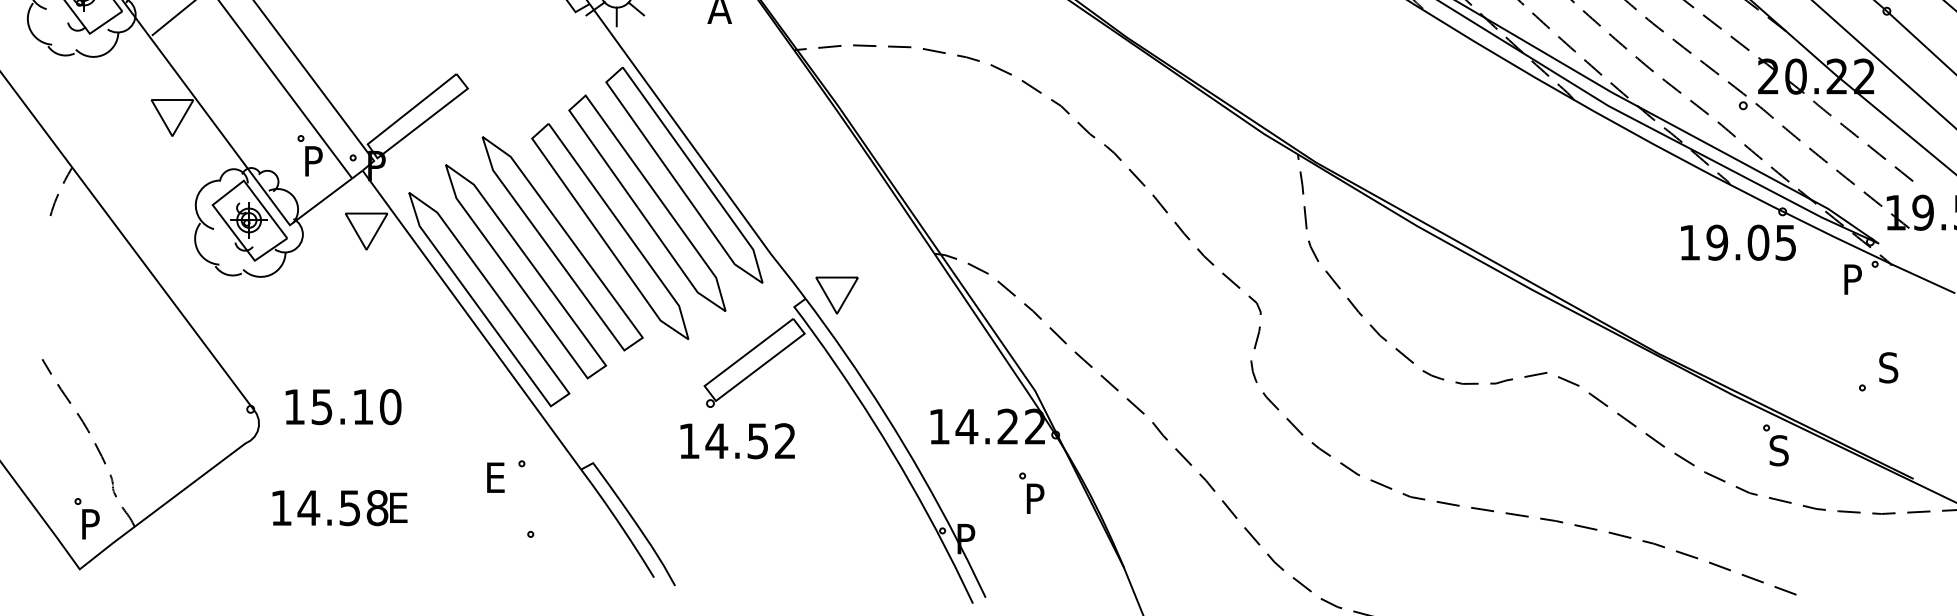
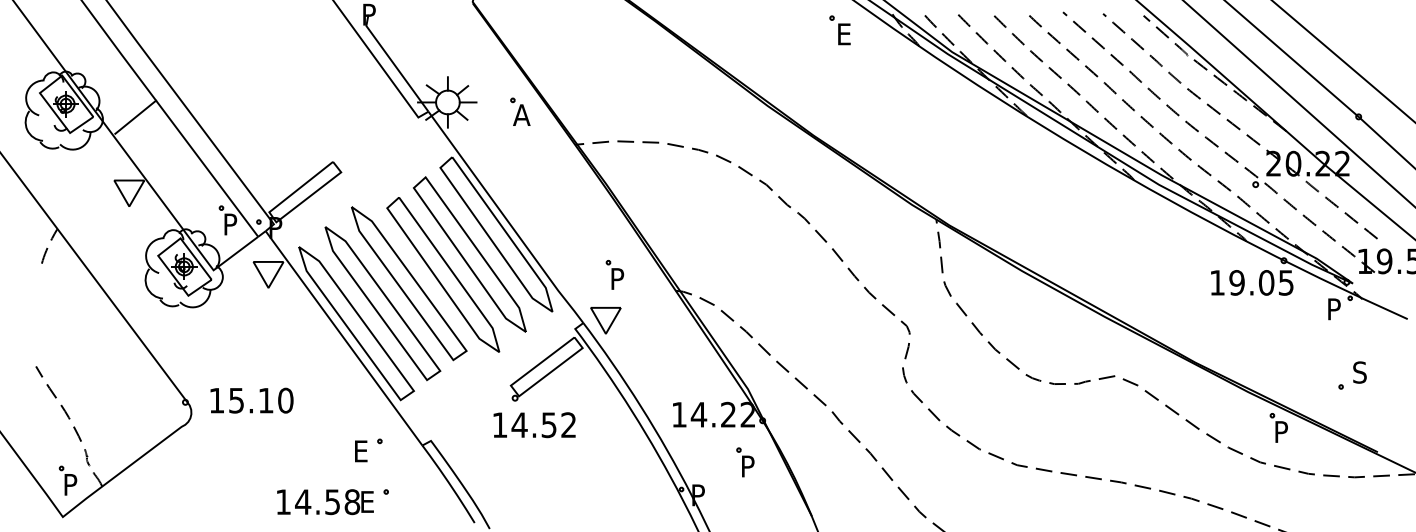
part: (849, 231) -> (614, 274), added
text: (1779, 450) -> (1281, 431), S -> P
text: (340, 508) -> (325, 502), moved

